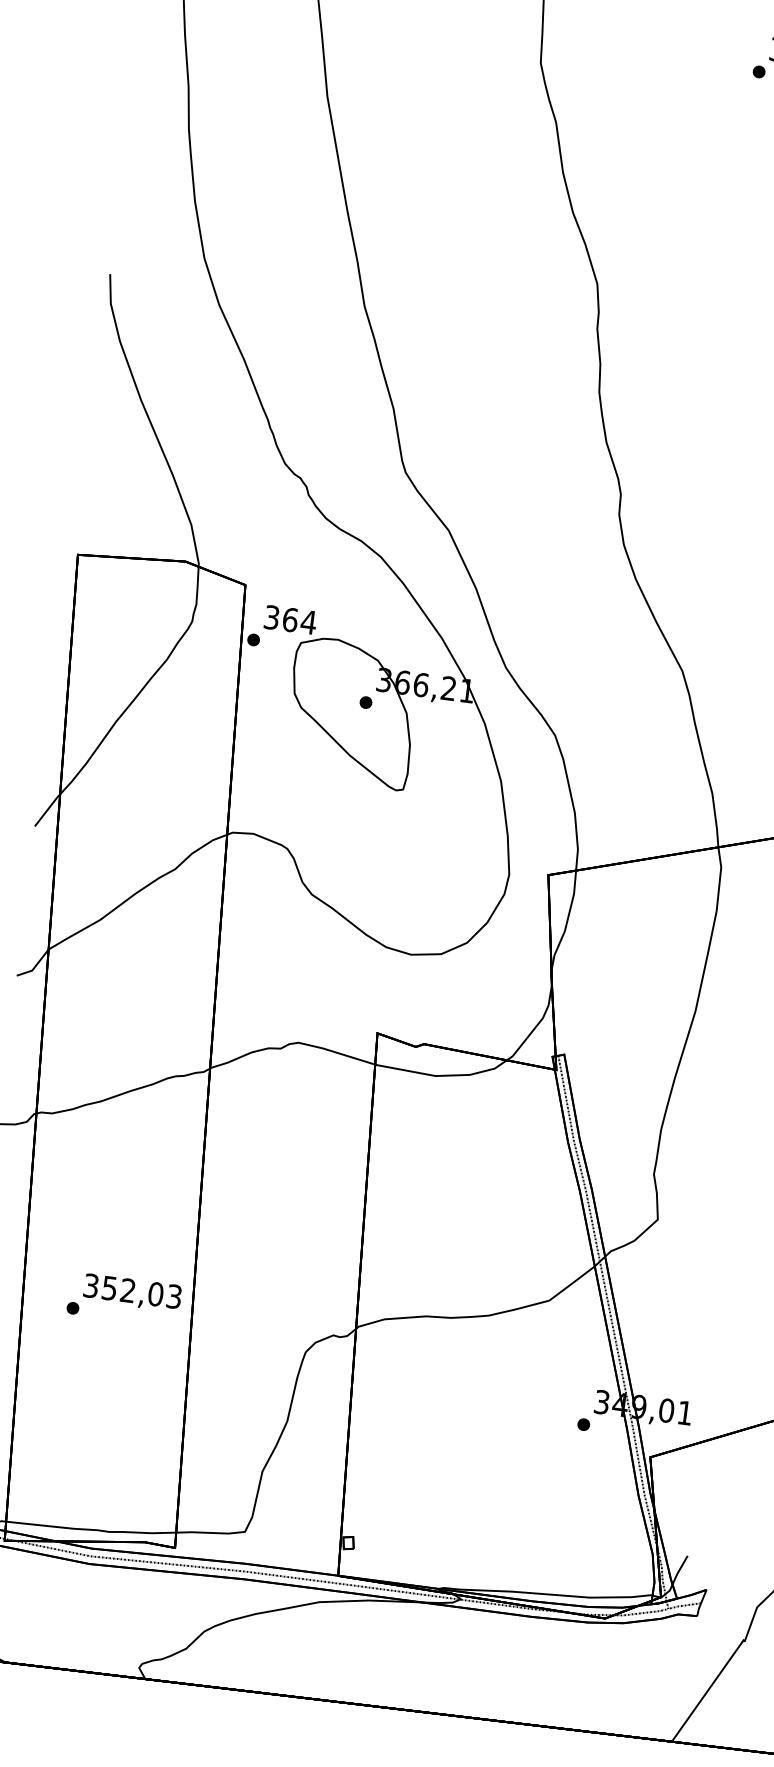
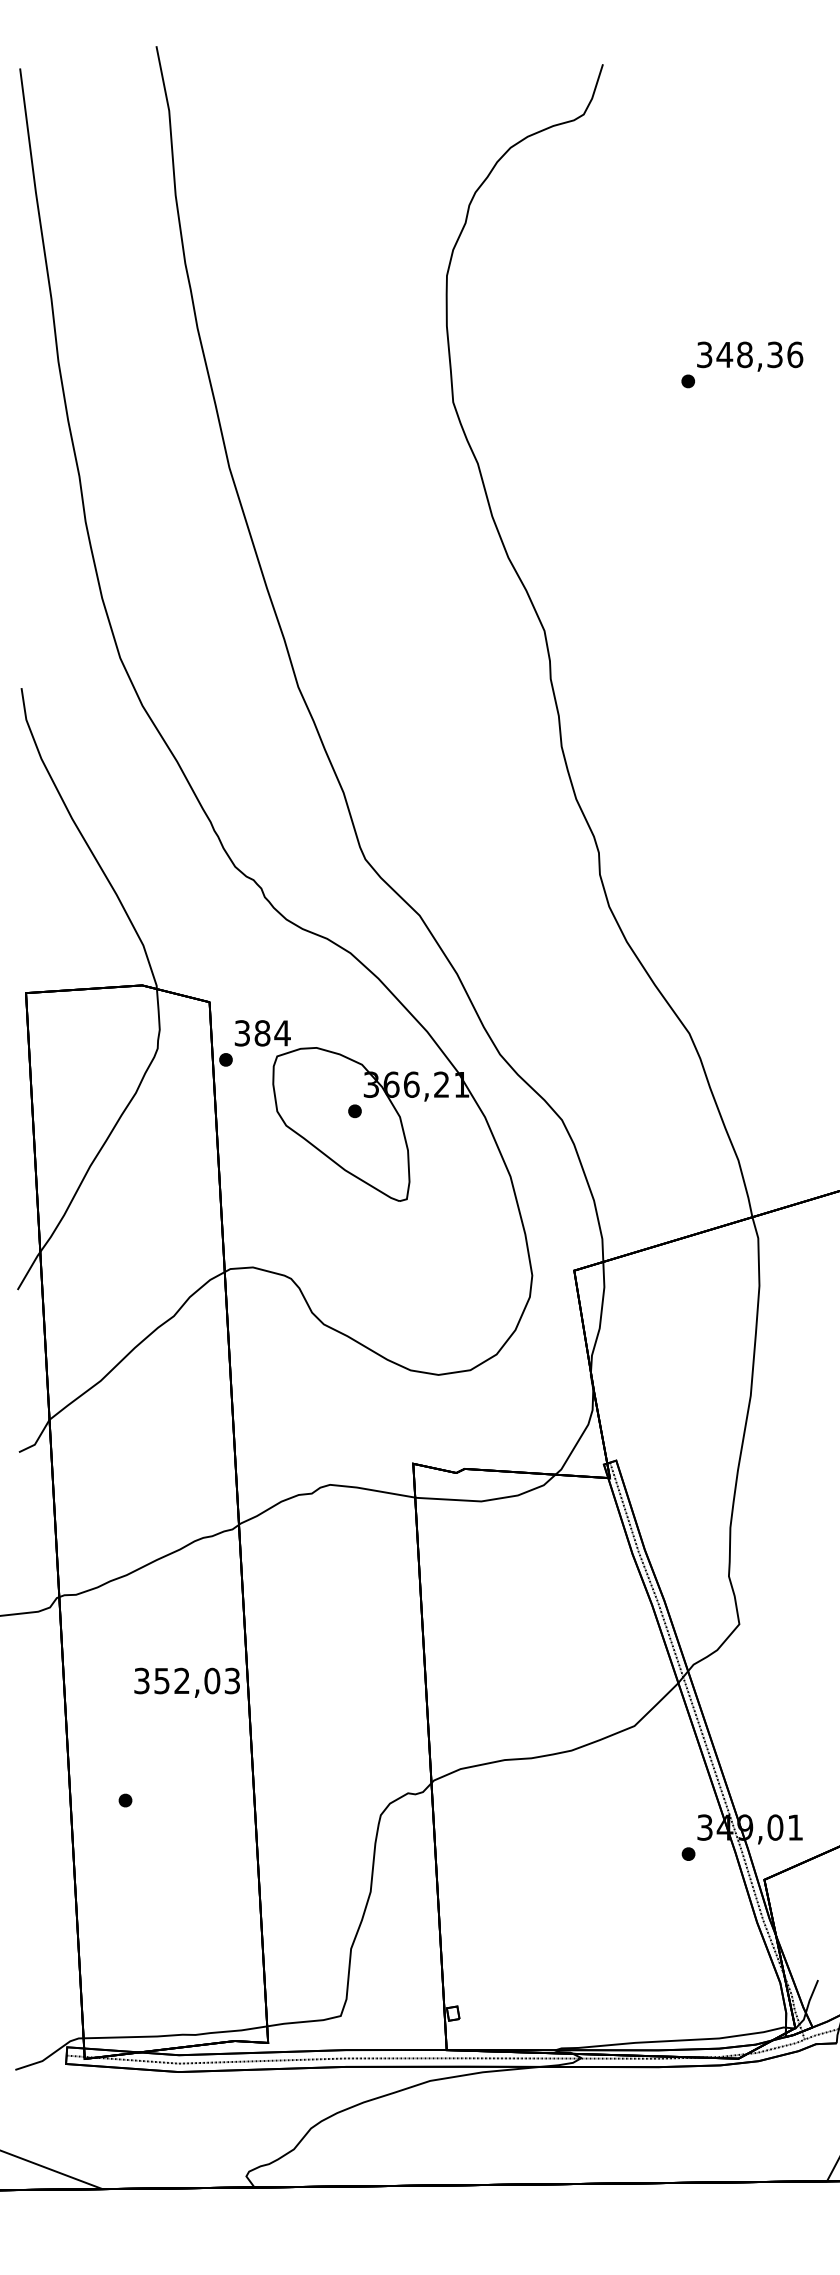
text: (290, 620) -> (262, 1033), 364 -> 384
text: (131, 1292) -> (186, 1682), moved

